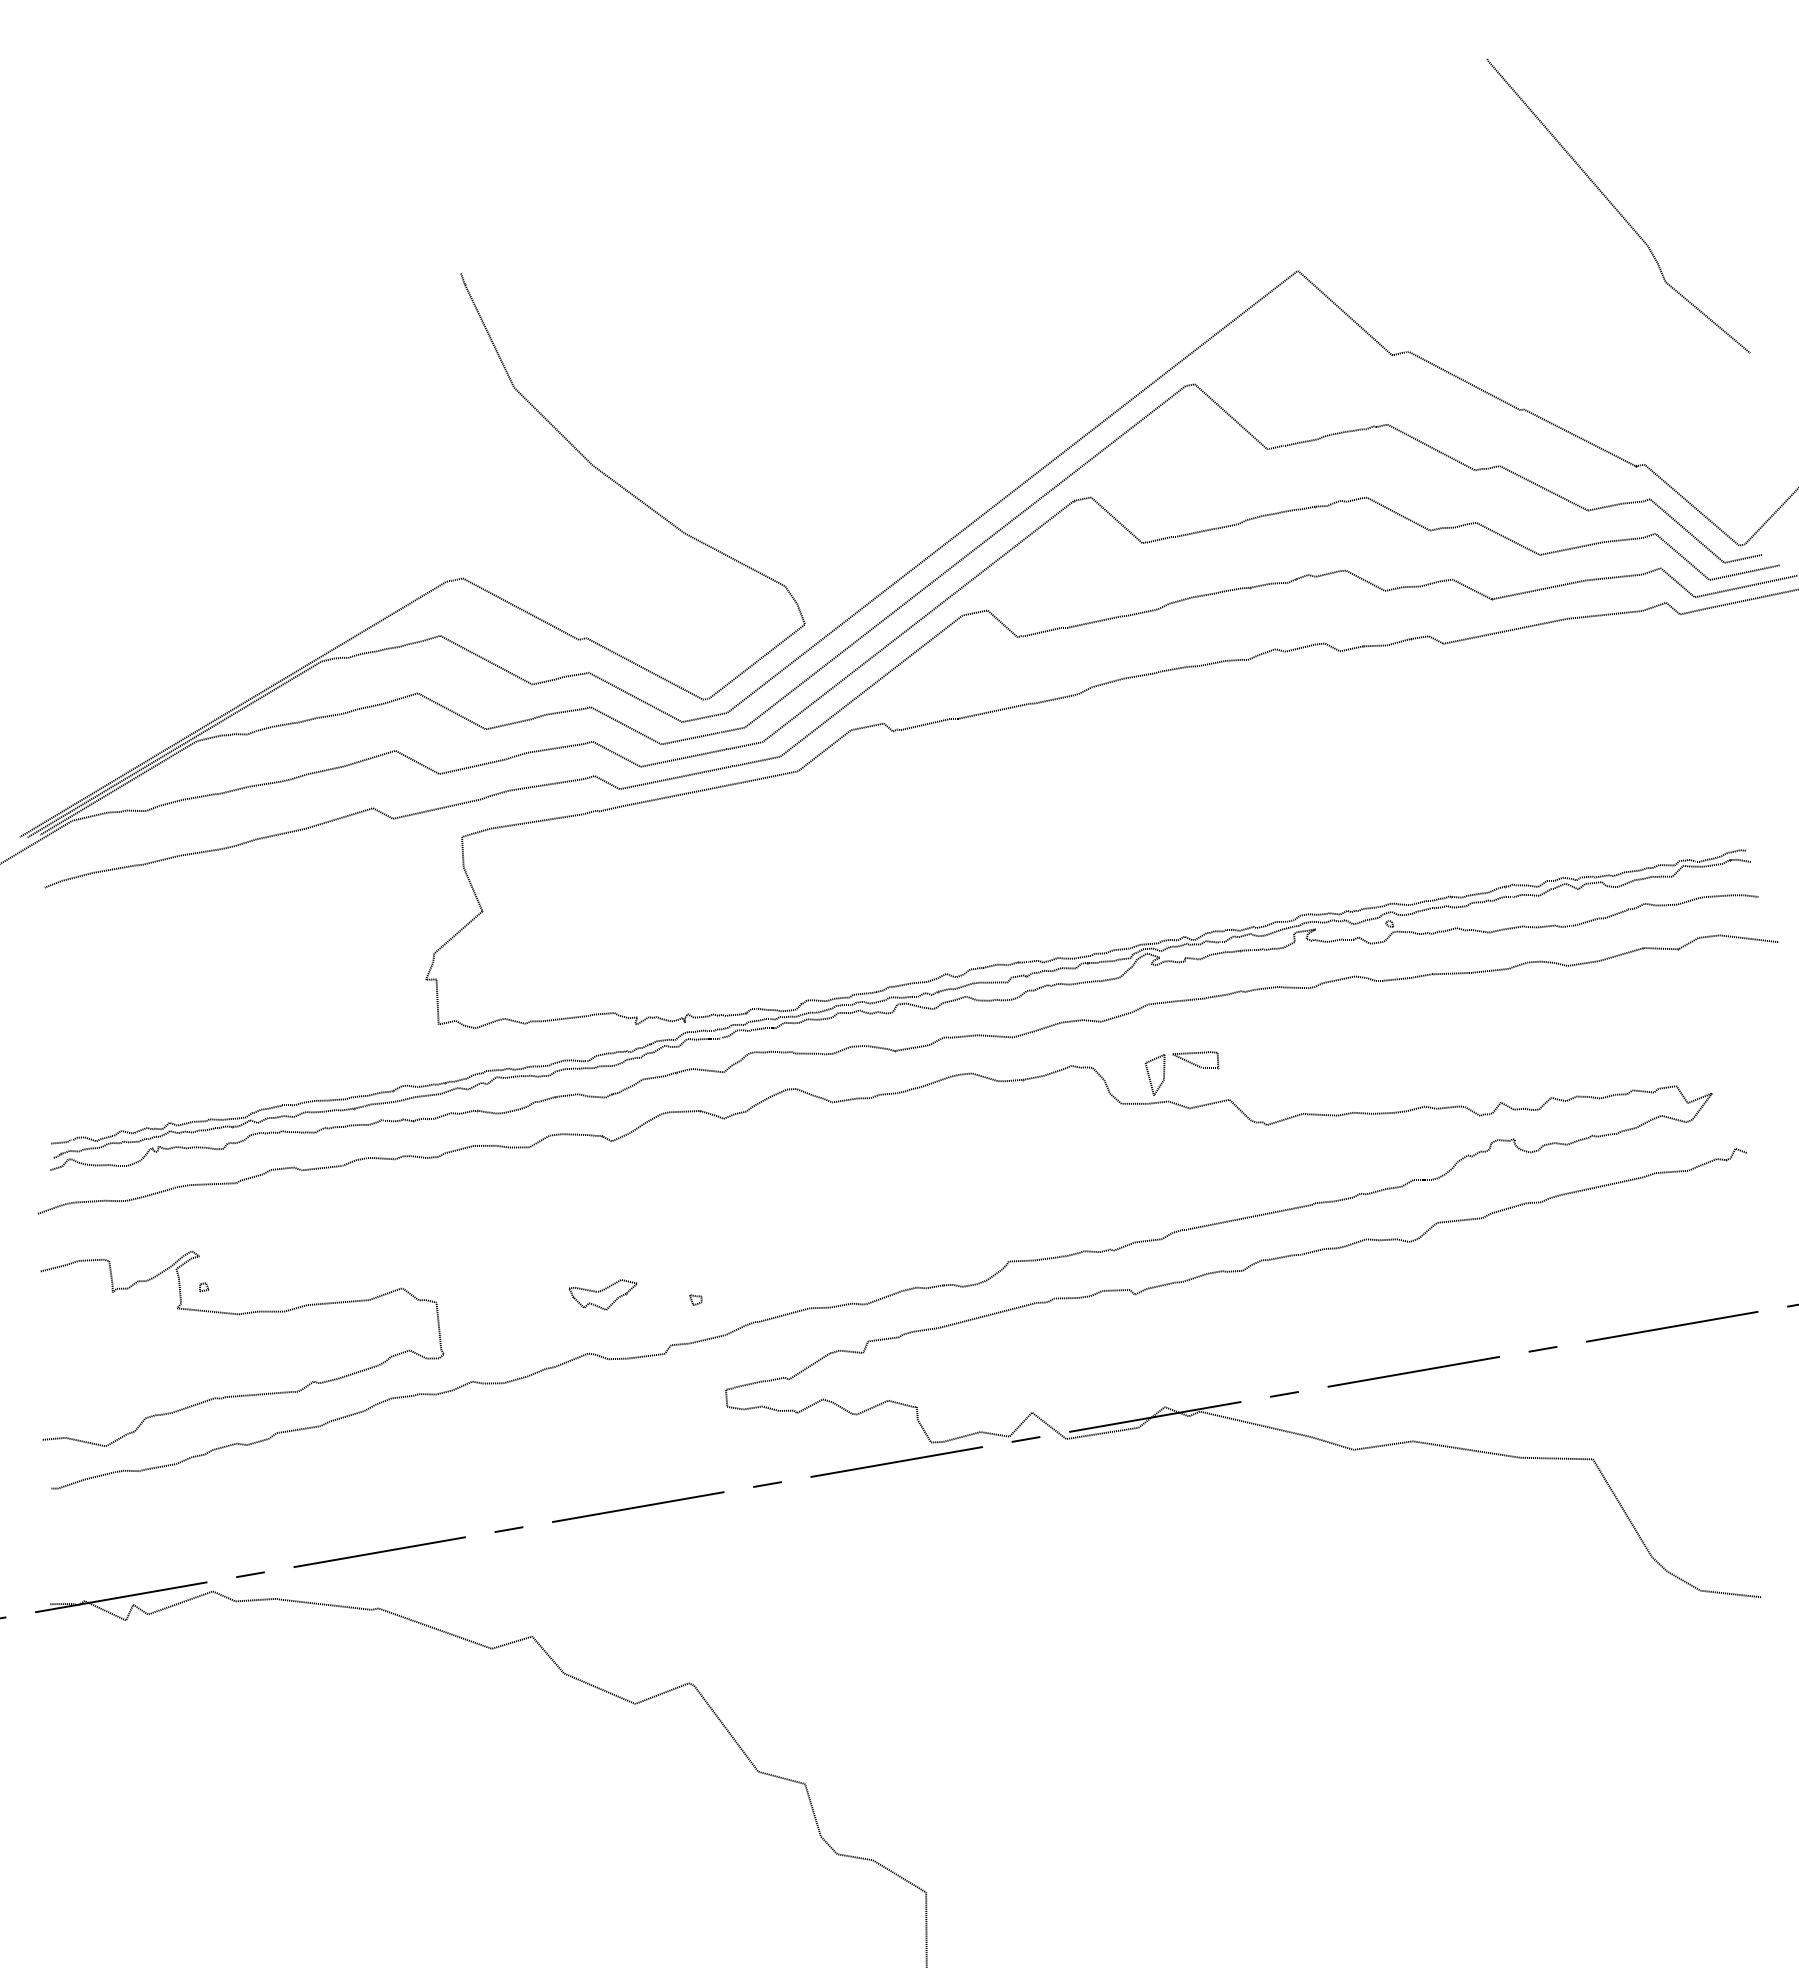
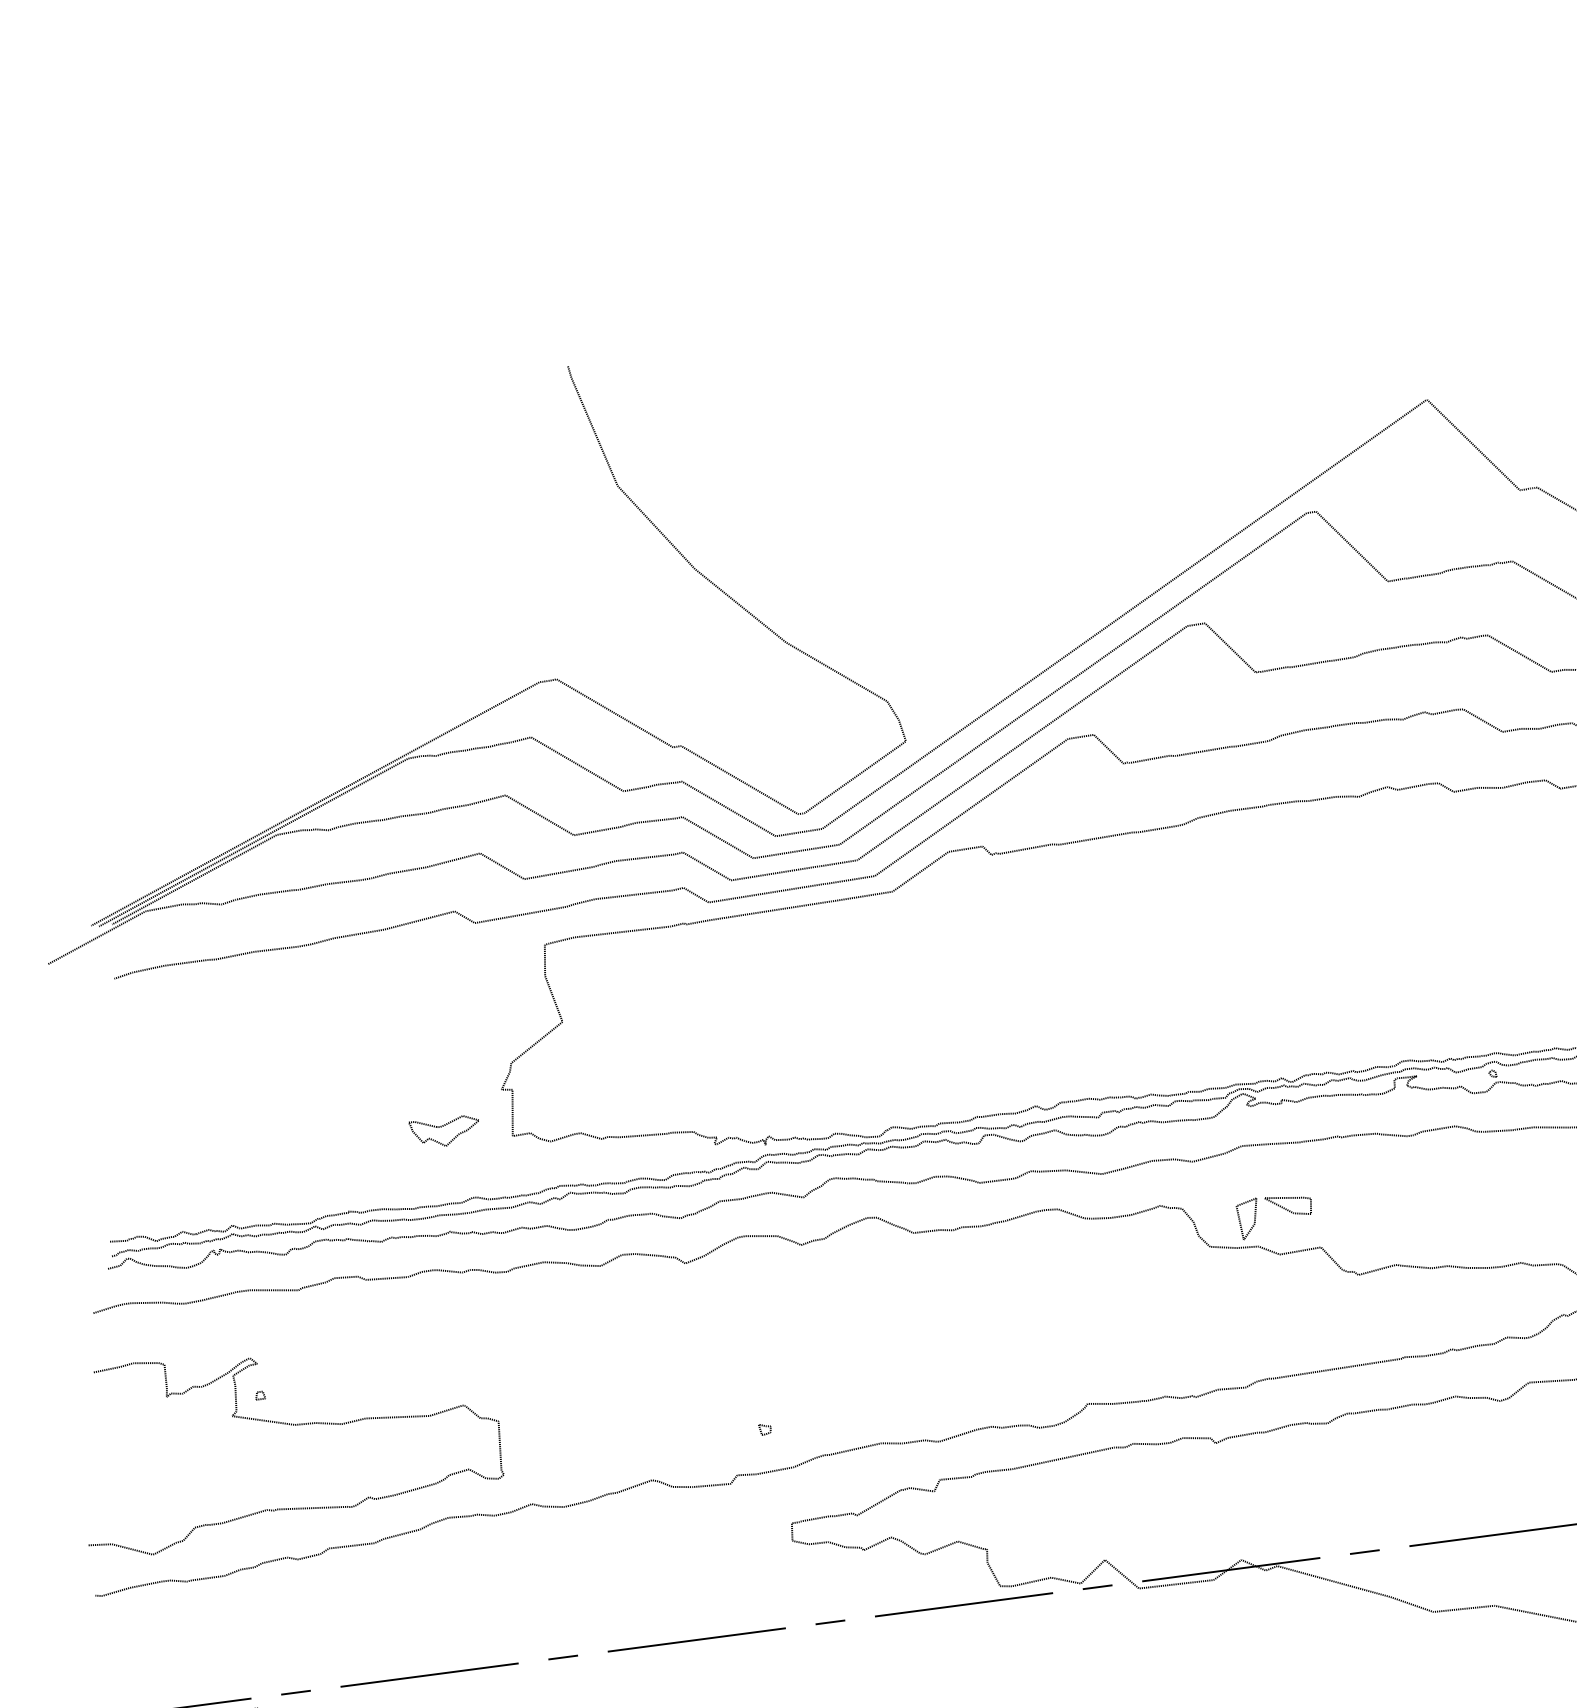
part: (602, 1294) -> (442, 1130), moved

